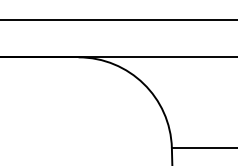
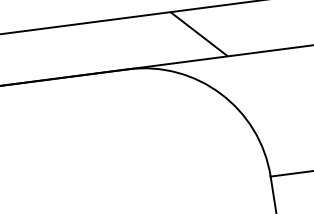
hatch: (133, 38) -> (199, 34), added

